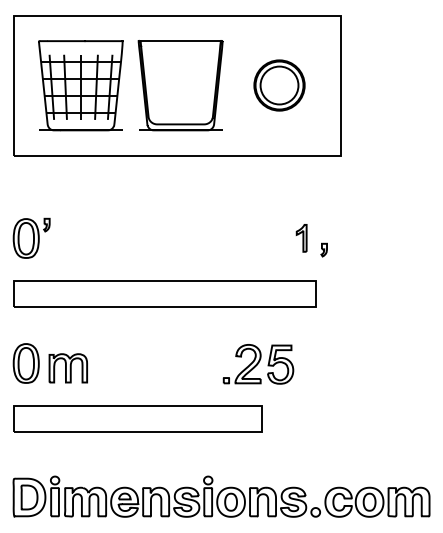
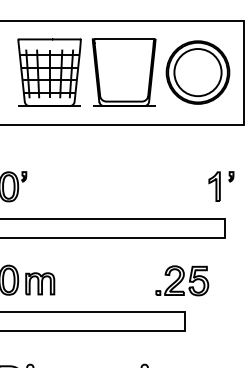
part: (279, 85) -> (197, 72), size x1.67
part: (301, 238) -> (214, 186), size x1.43
part: (323, 249) -> (230, 176), moved

